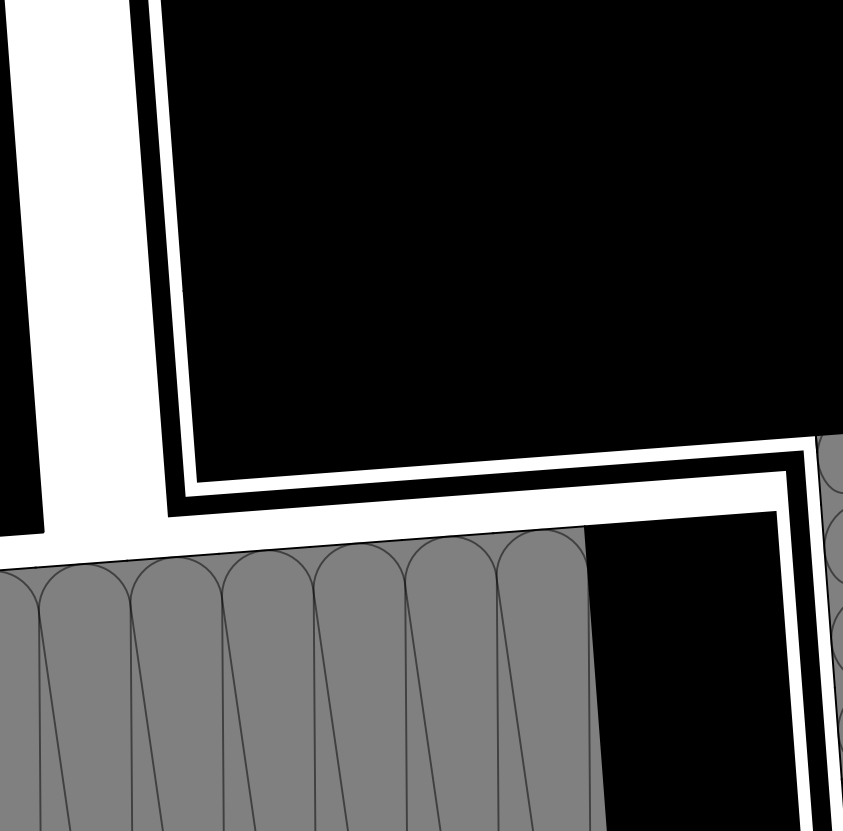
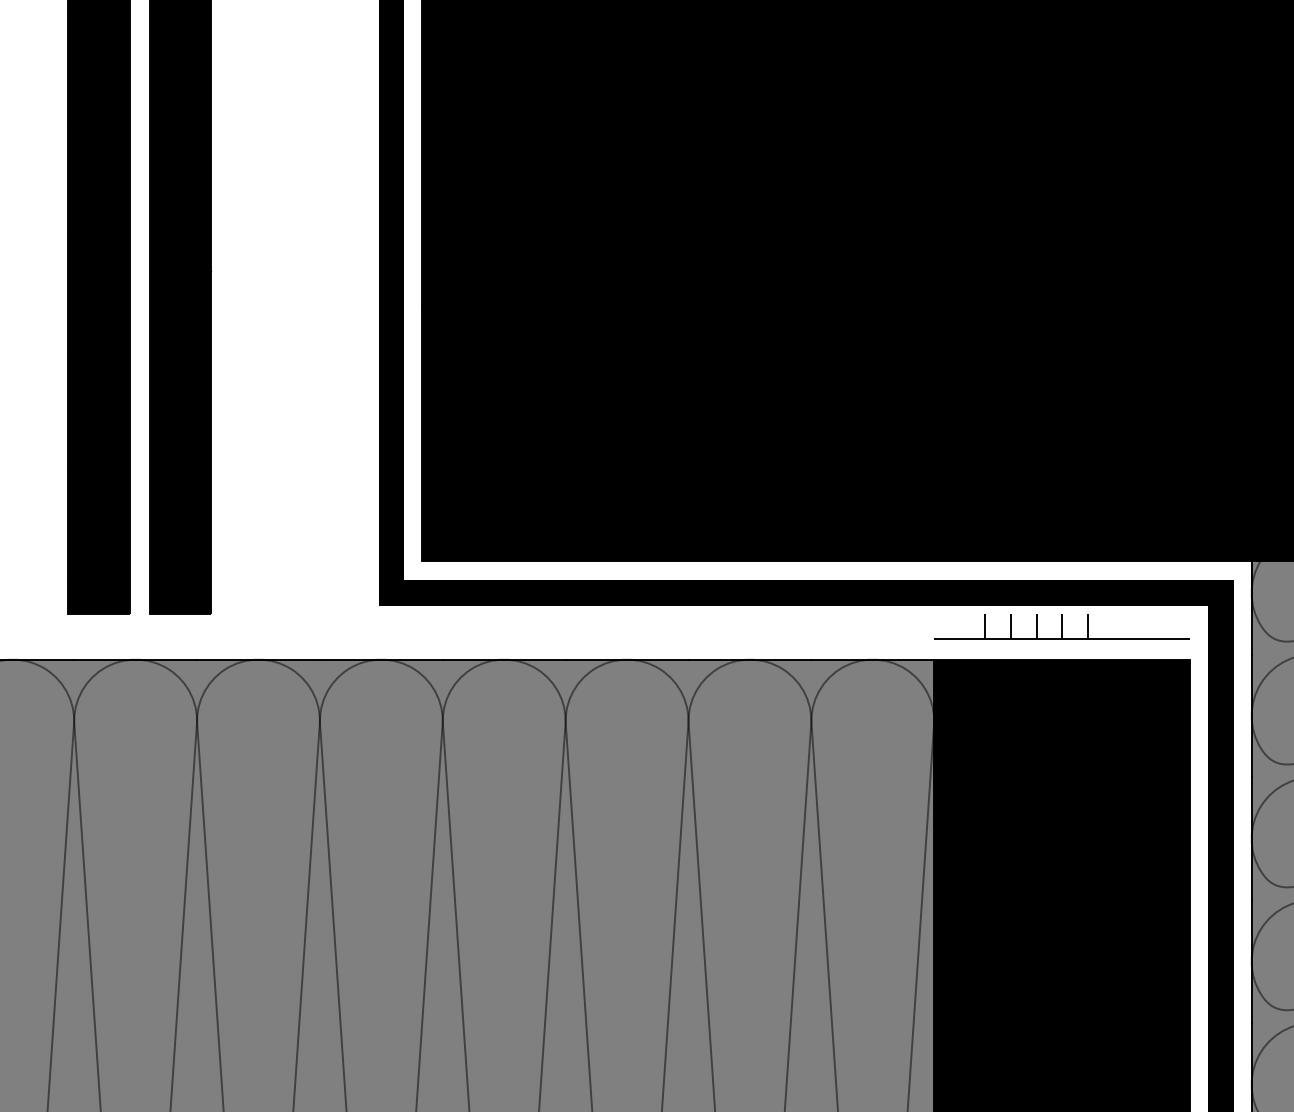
part: (677, 494) -> (1061, 626), added

